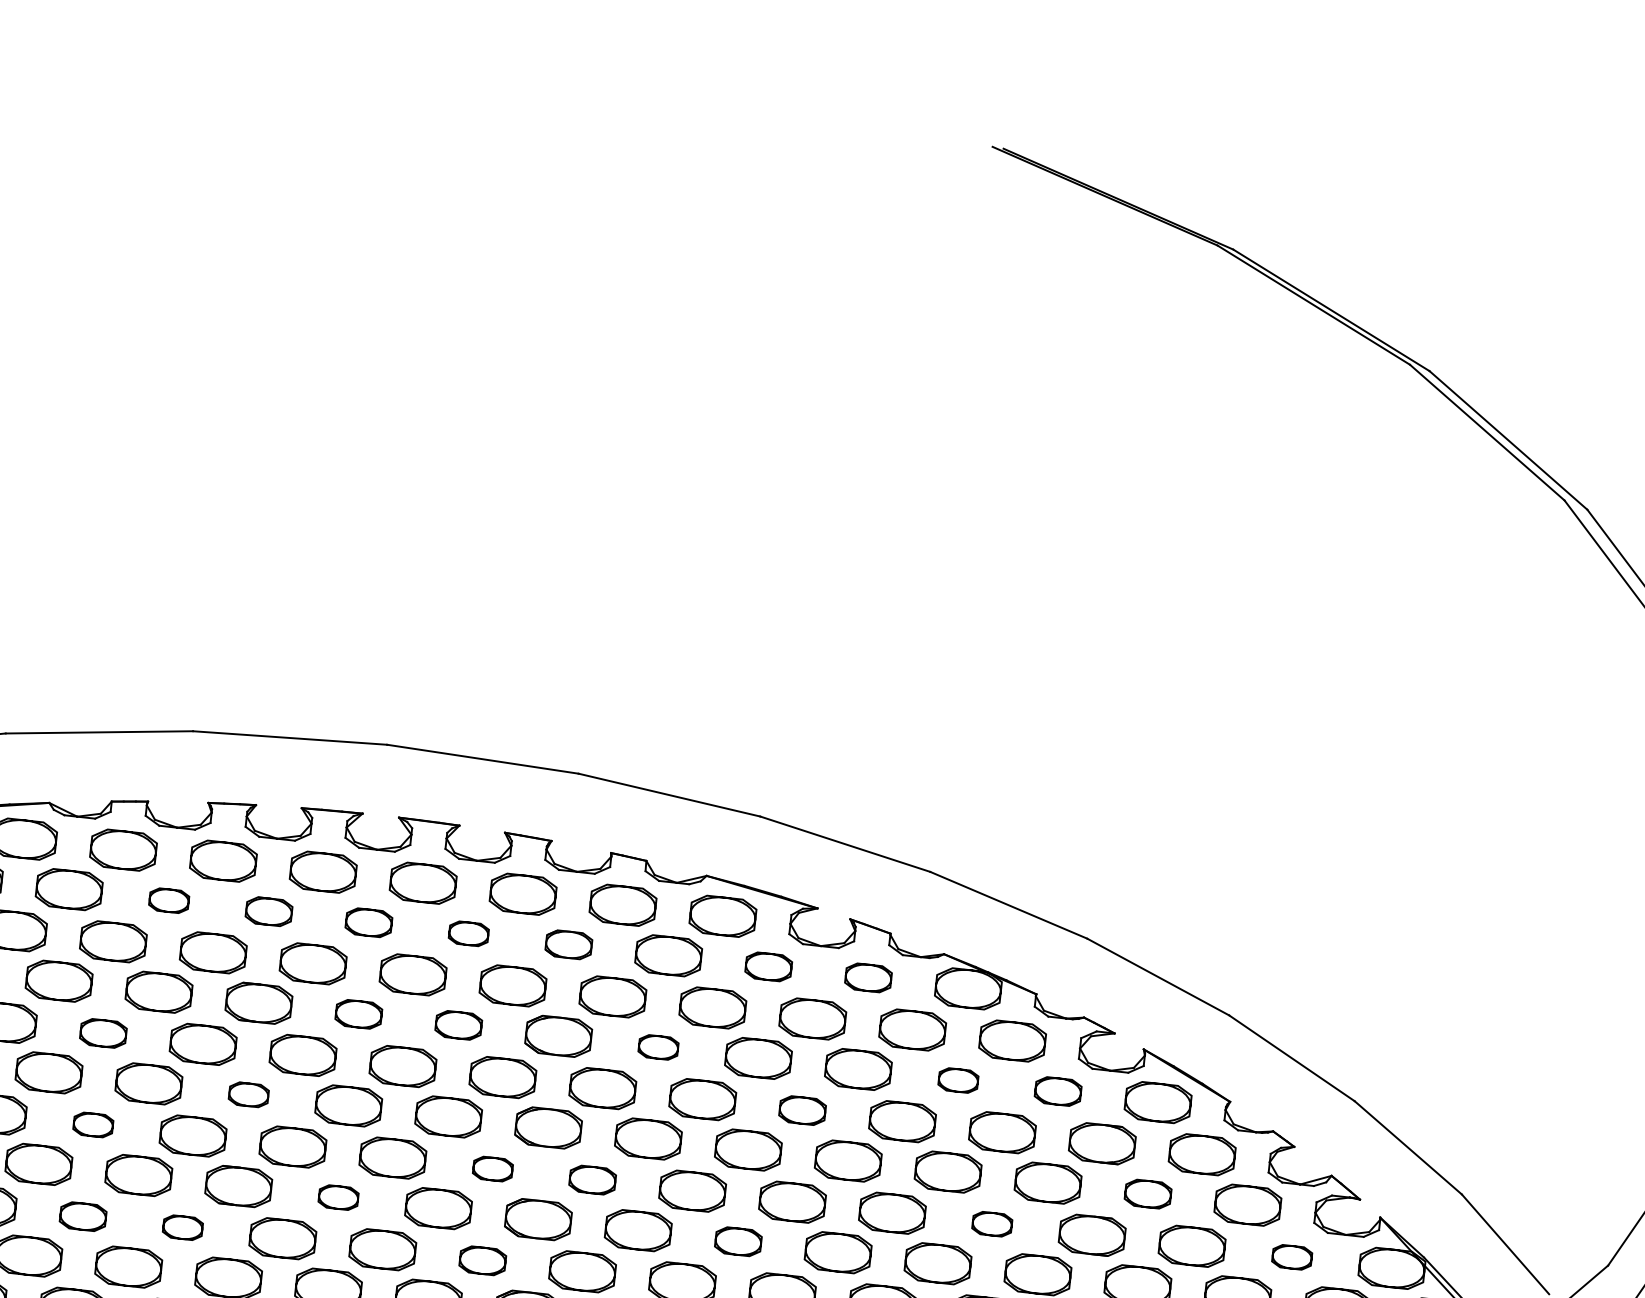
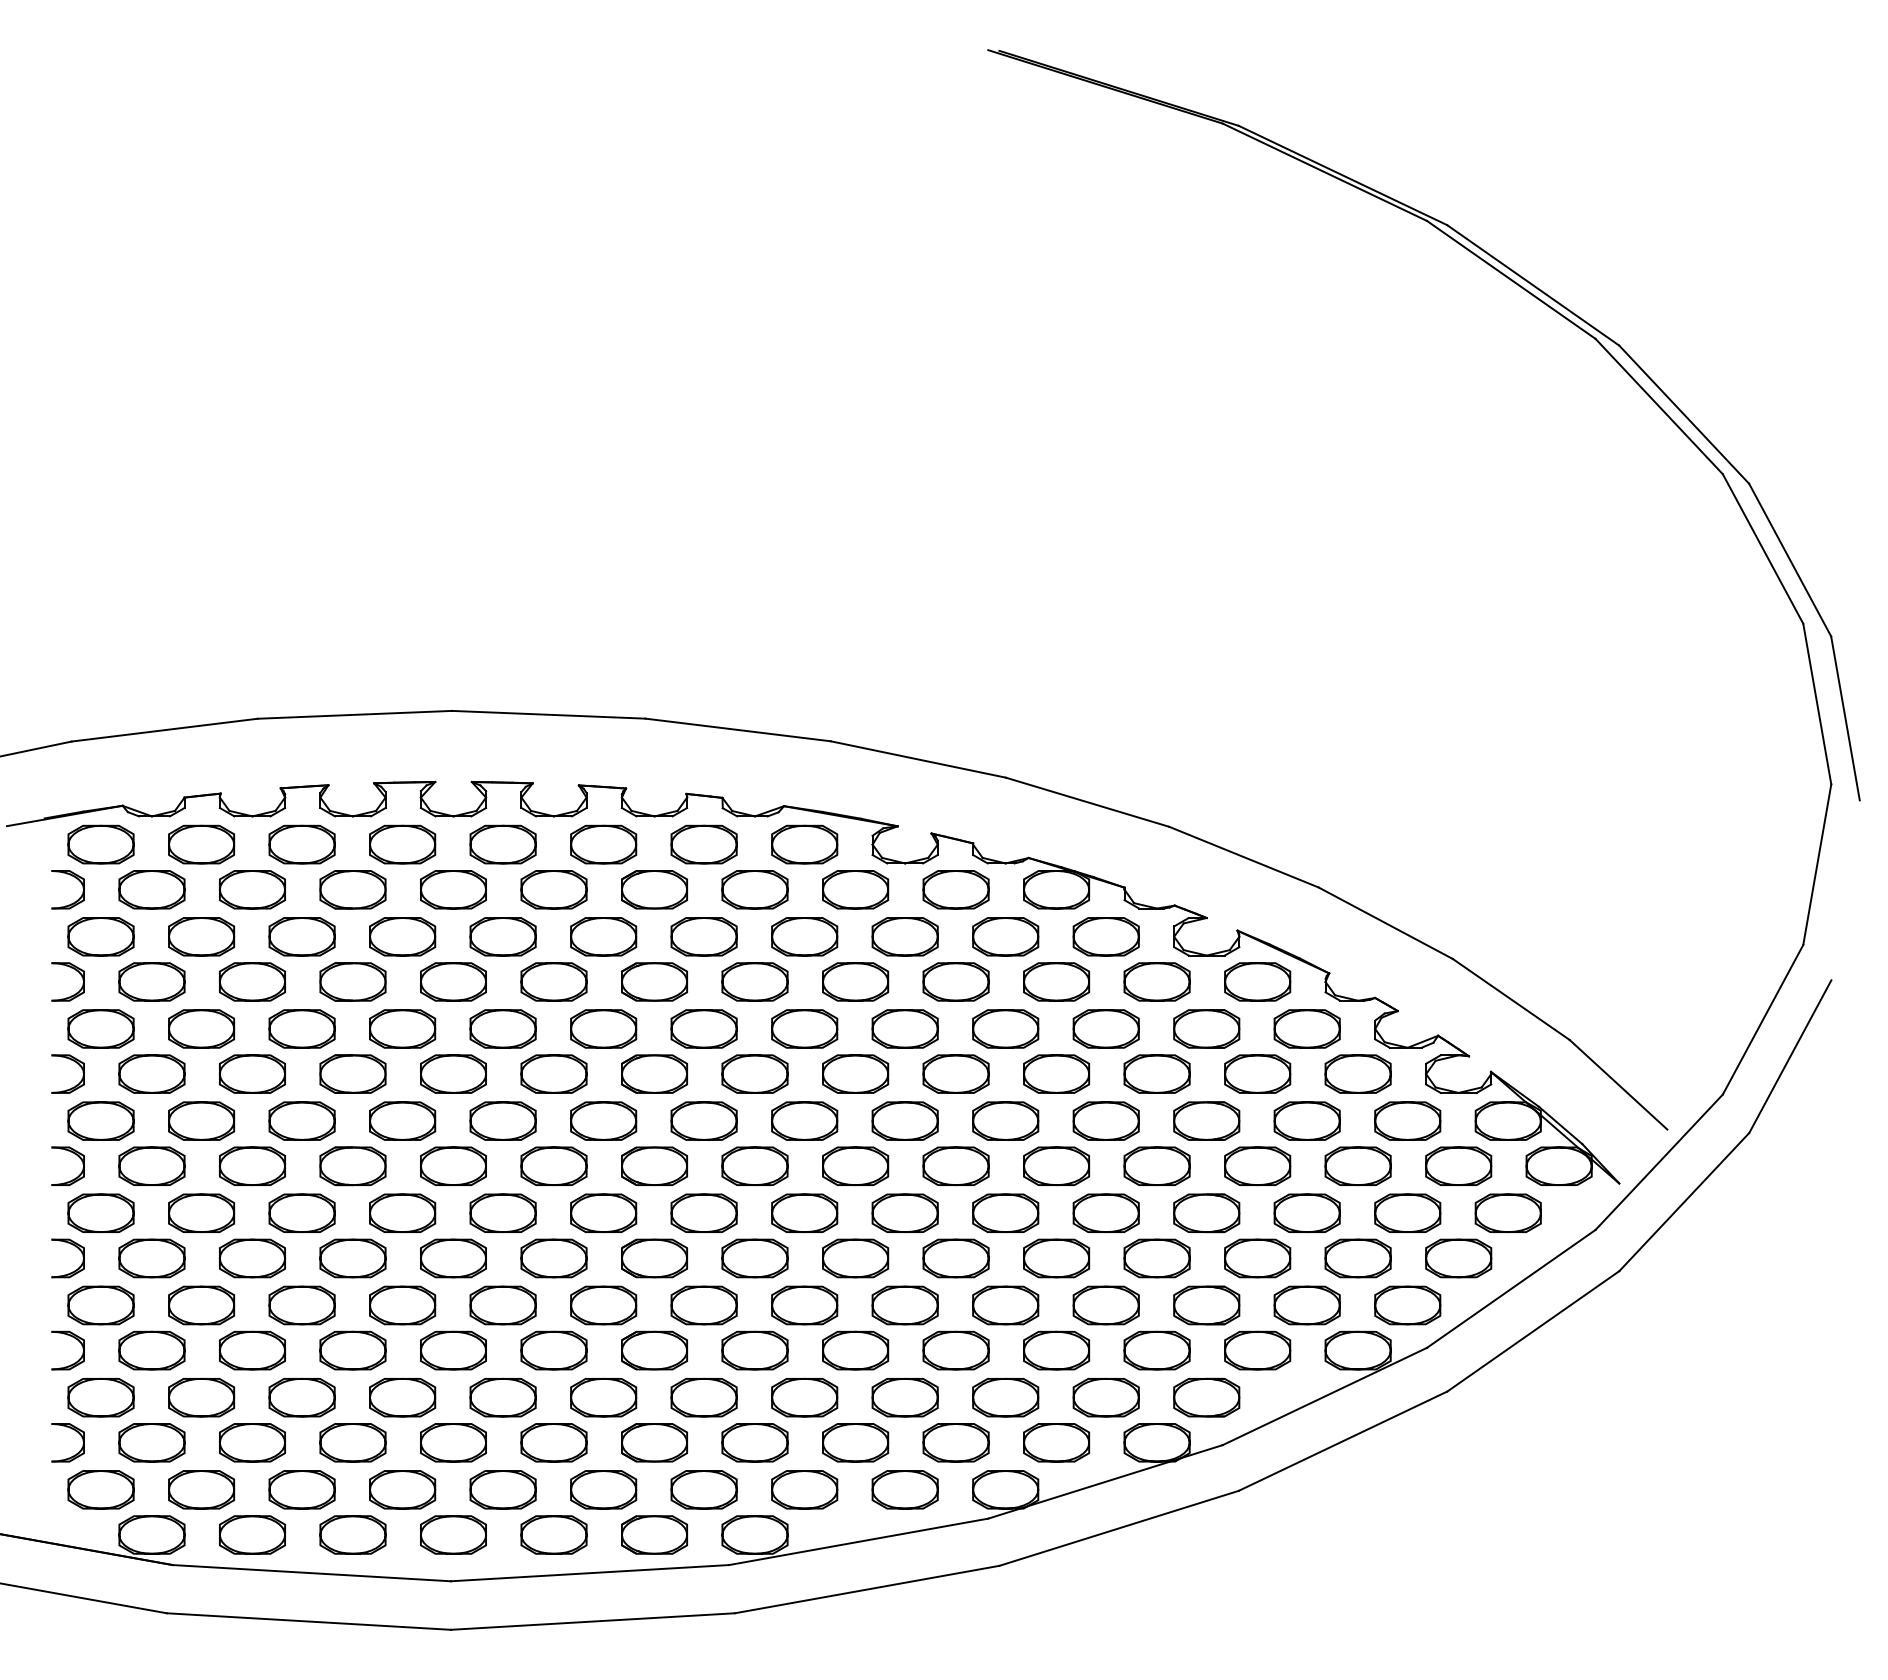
part: (169, 900) -> (252, 889), size x1.67
part: (268, 911) -> (352, 889), size x1.43
part: (368, 922) -> (453, 889), size x1.43
part: (468, 933) -> (553, 889), size x1.67
part: (568, 944) -> (654, 889), size x1.43
part: (768, 966) -> (855, 889), size x1.43
part: (867, 977) -> (955, 889), size x1.43
part: (358, 1013) -> (453, 981), size x1.43
part: (458, 1024) -> (553, 981), size x1.43
part: (103, 1032) -> (201, 1028), size x1.43
part: (658, 1046) -> (754, 981), size x1.67
part: (958, 1080) -> (1056, 981), size x1.67
part: (1057, 1091) -> (1156, 981), size x1.43
part: (248, 1094) -> (352, 1073), size x1.67
part: (802, 1110) -> (904, 1028), size x1.43
part: (93, 1124) -> (201, 1120), size x1.67
part: (492, 1168) -> (603, 1120), size x1.67
part: (592, 1179) -> (703, 1120), size x1.43
part: (1147, 1193) -> (1257, 1073), size x1.43
part: (338, 1197) -> (453, 1166), size x1.67
part: (82, 1216) -> (201, 1213), size x1.43
part: (991, 1223) -> (1105, 1120), size x1.67
part: (182, 1227) -> (301, 1213), size x1.67
part: (738, 1241) -> (855, 1166), size x1.43
part: (1291, 1256) -> (1407, 1120), size x1.67
part: (482, 1260) -> (603, 1213), size x1.43

